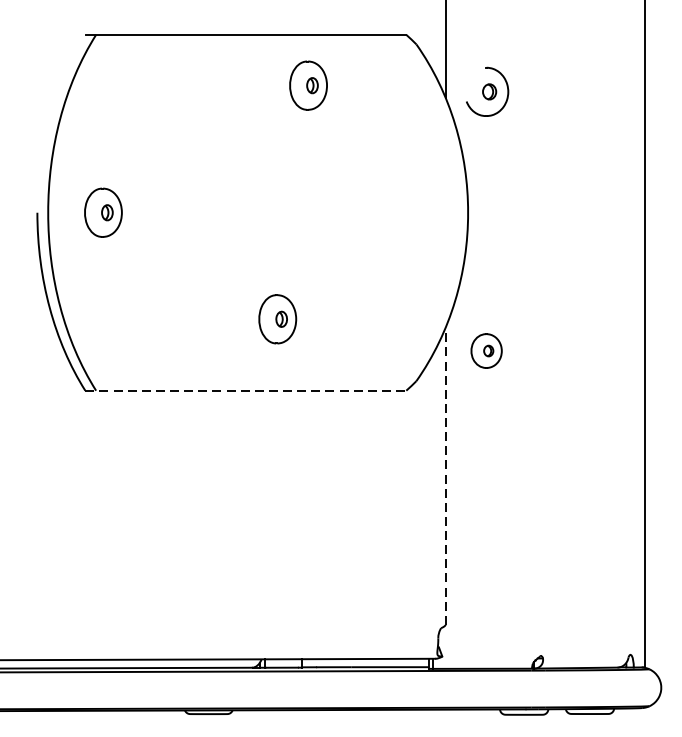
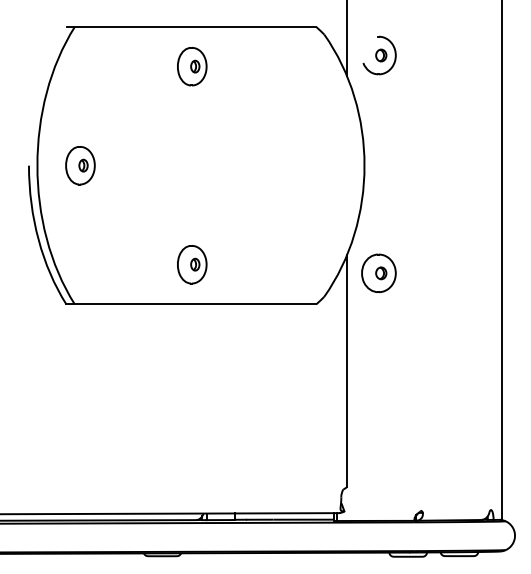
part: (308, 85) -> (192, 66), moved
part: (487, 91) -> (379, 55), moved
part: (278, 319) -> (192, 264), moved
part: (486, 351) -> (378, 273), size x1.43
line: (246, 390) -> (191, 304), dashed -> solid
line: (444, 475) -> (346, 370), dashed -> solid

